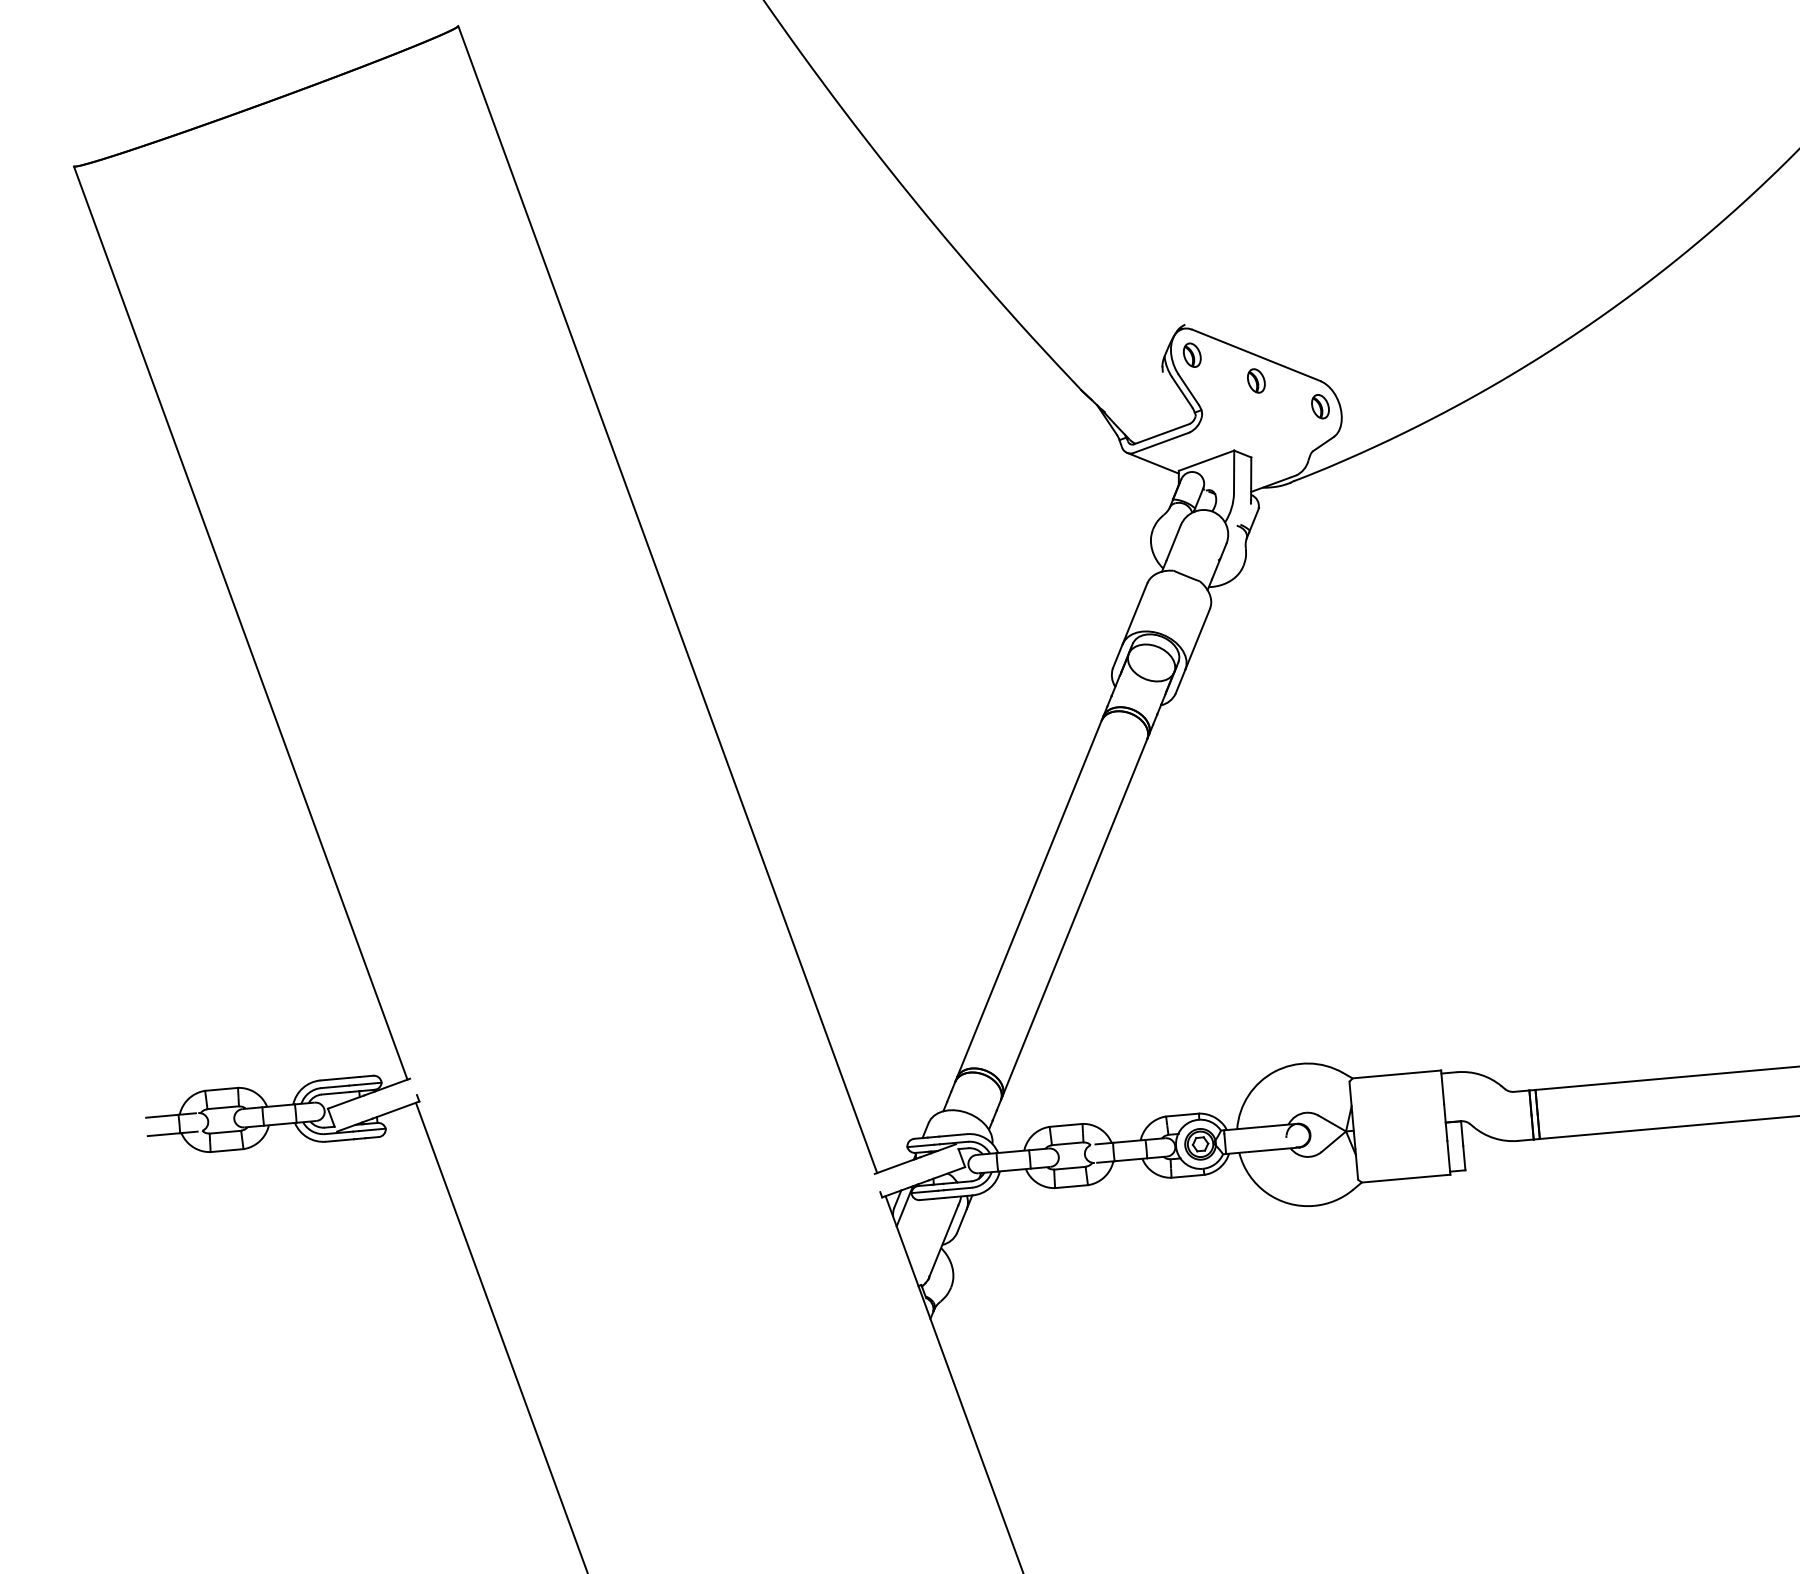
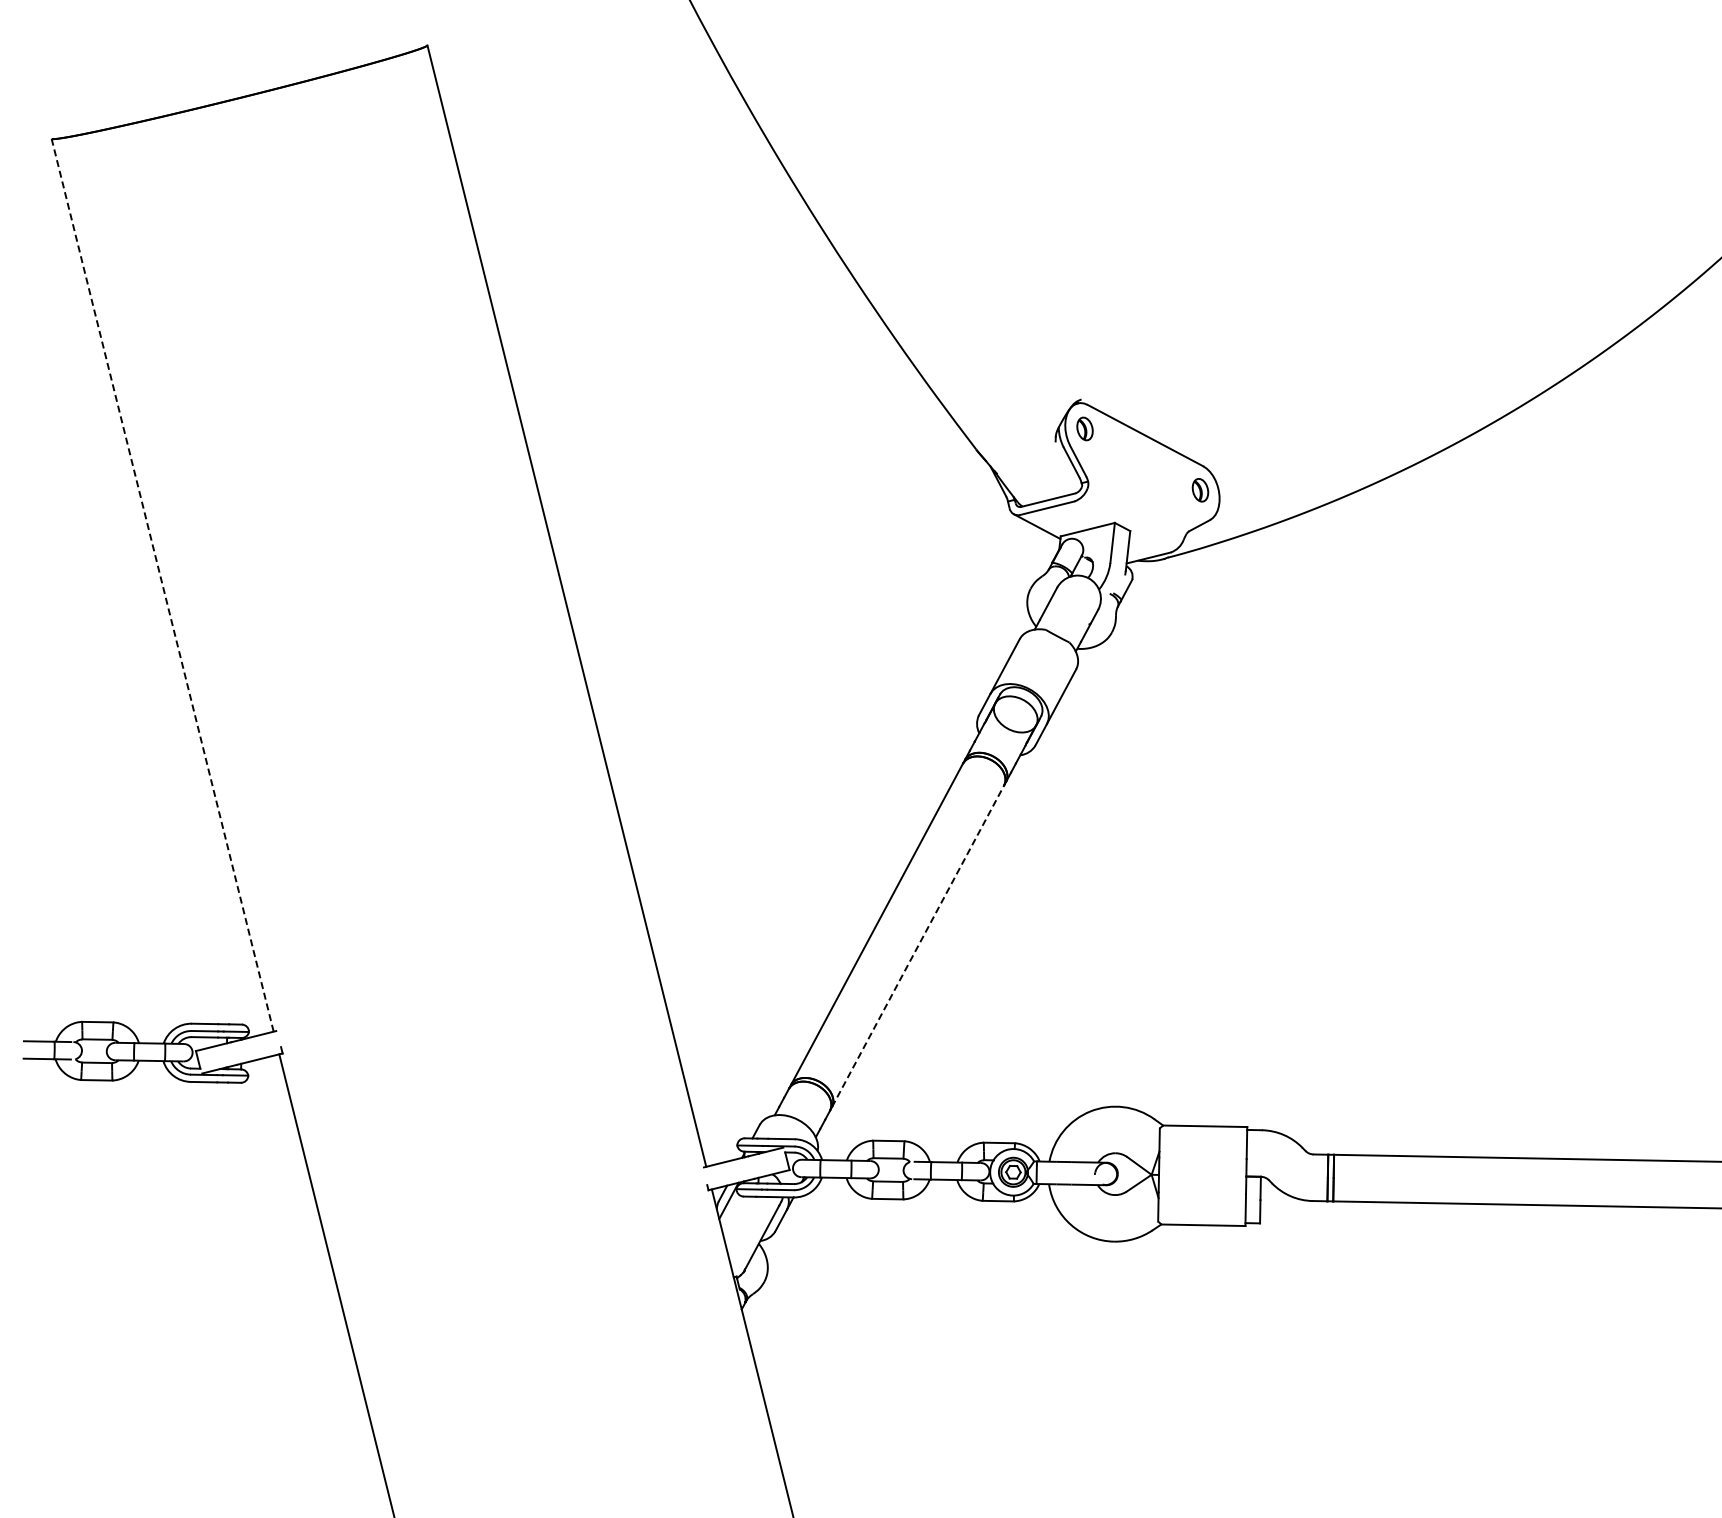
part: (1256, 380) -> (1142, 459), removed
line: (240, 623) -> (162, 585), solid -> dashed
line: (1075, 916) -> (918, 945), solid -> dashed

